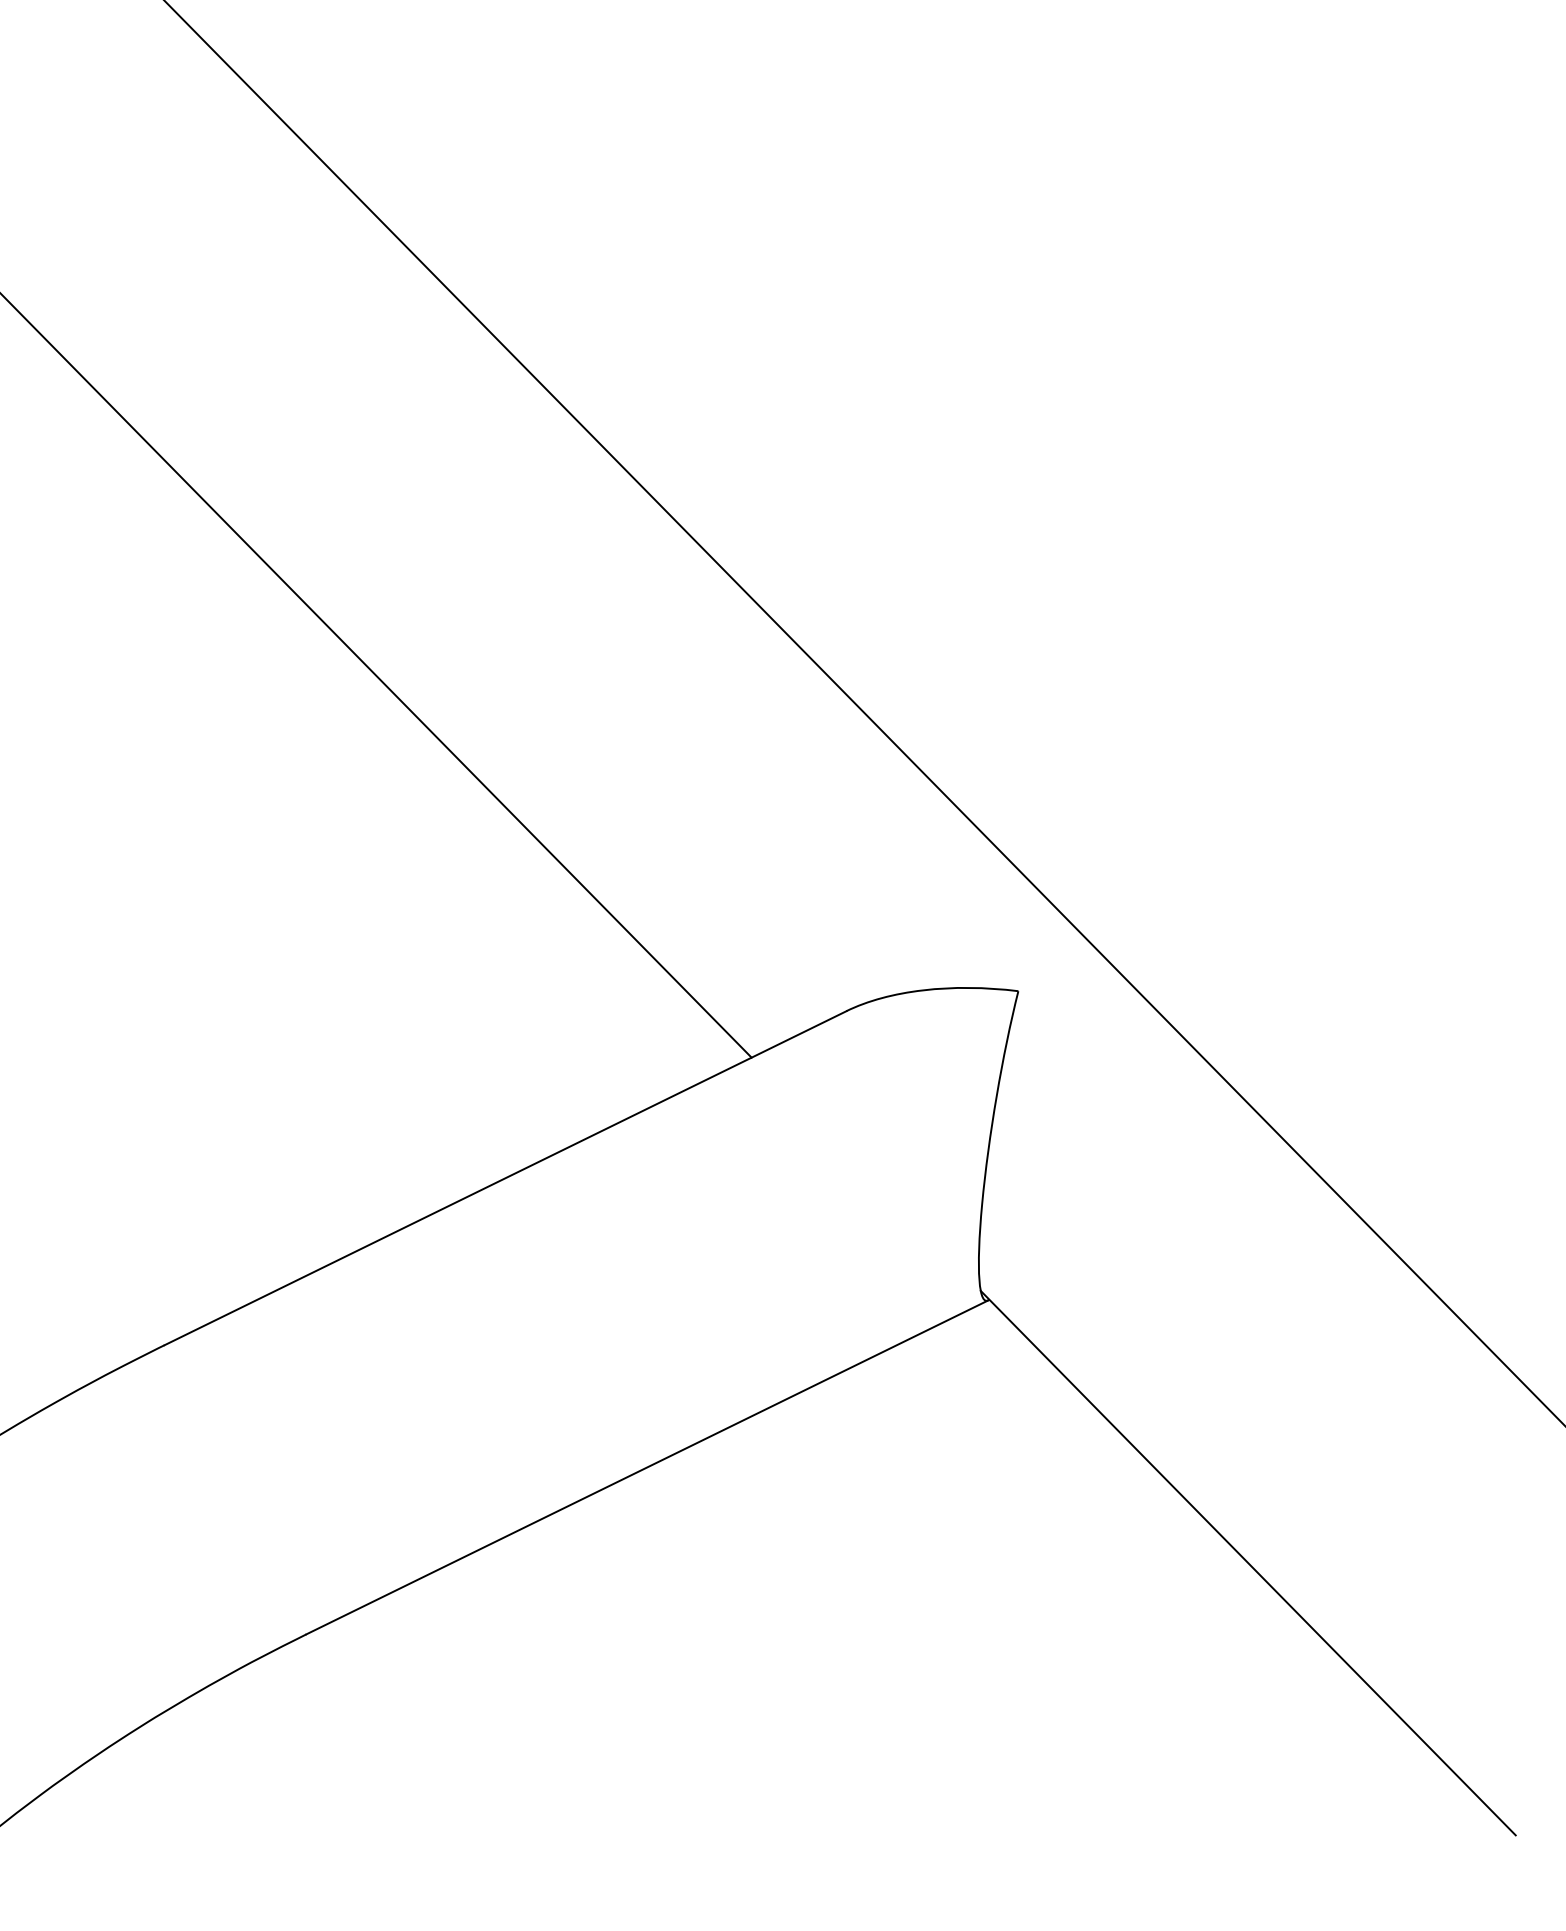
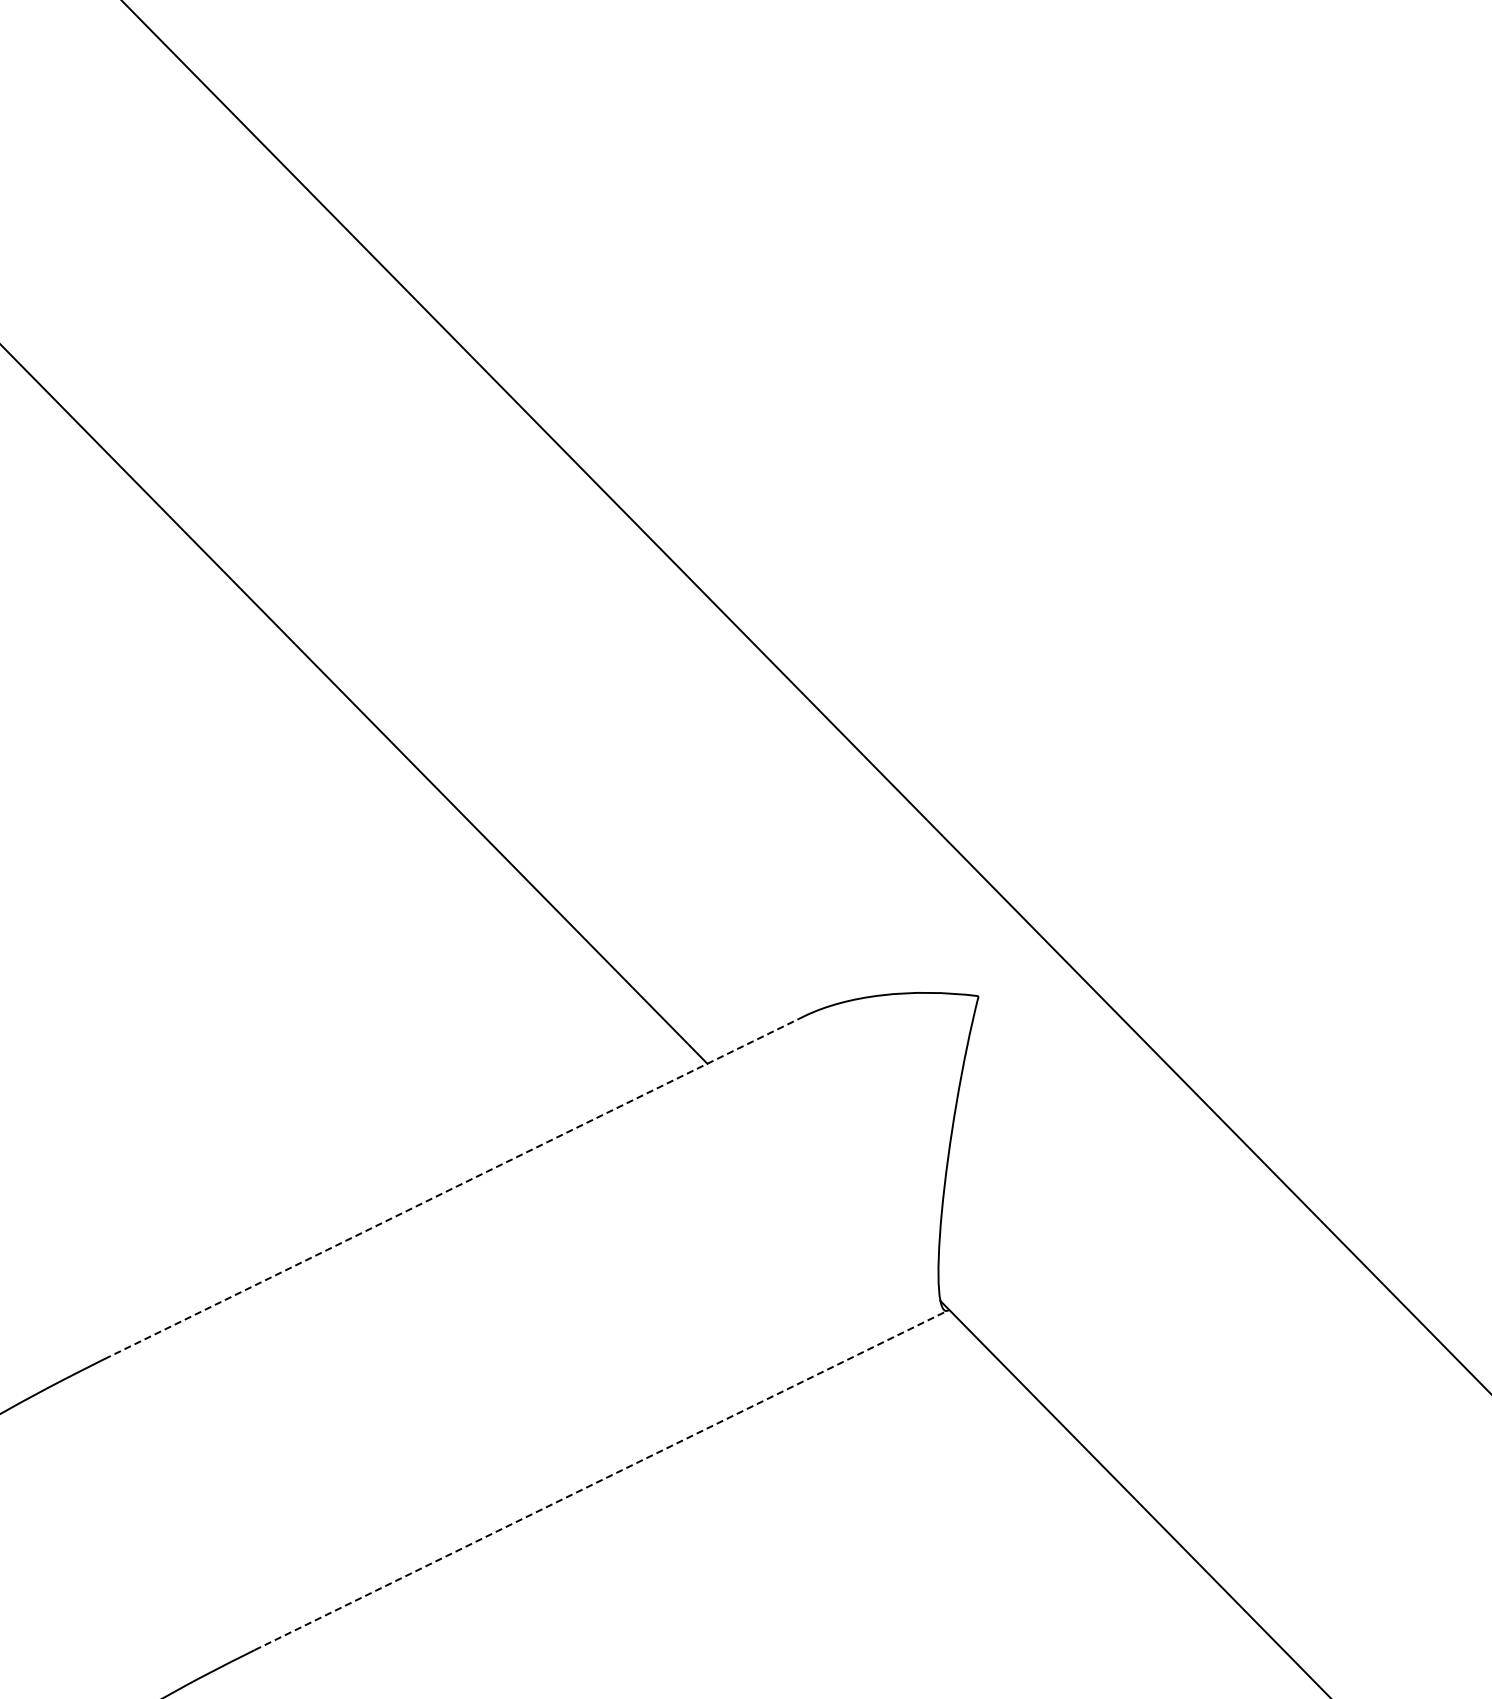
line: (505, 1178) -> (457, 1186), solid -> dashed
line: (647, 1467) -> (601, 1480), solid -> dashed

